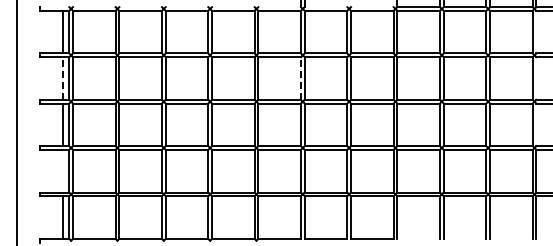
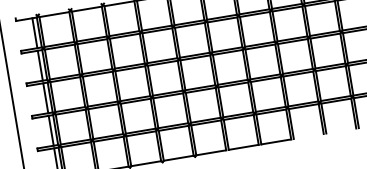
line: (62, 78) -> (40, 65), dashed -> solid
line: (300, 78) -> (207, 37), dashed -> solid
line: (62, 170) -> (50, 130), added

